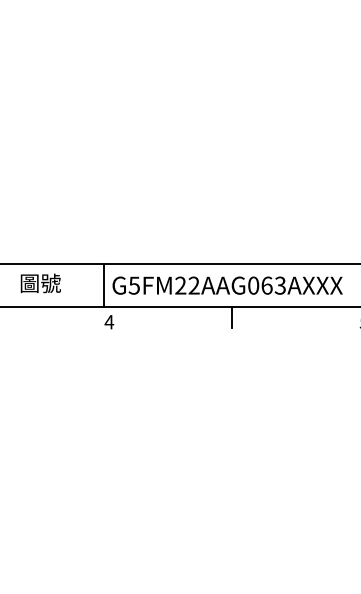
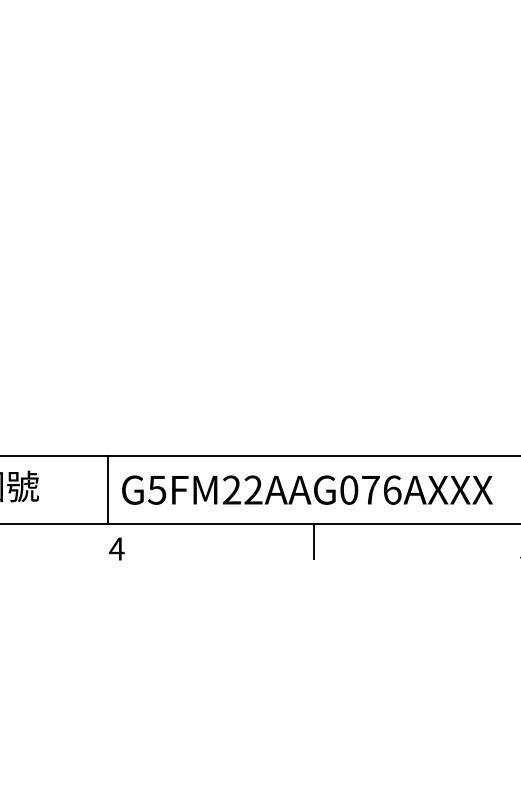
text: (273, 285) -> (381, 489), G5FM22AAG063AXXX -> G5FM22AAG076AXXX

